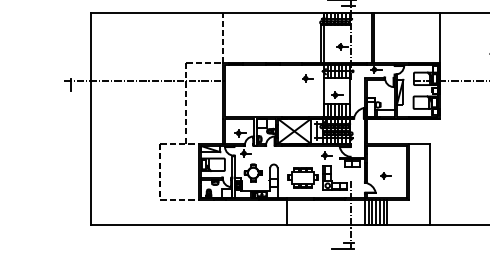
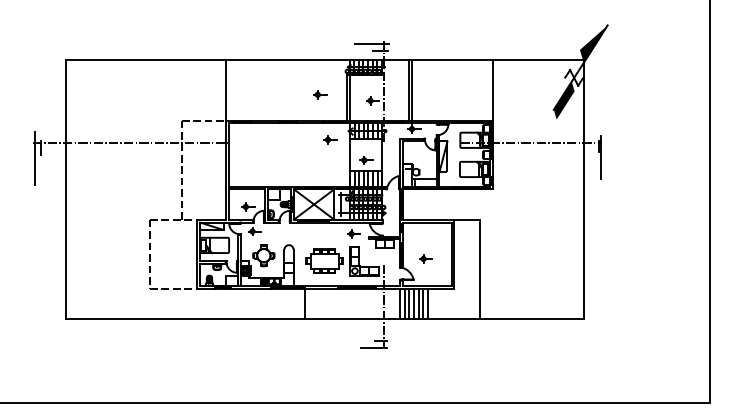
line: (222, 38) -> (226, 90), dashed -> solid
part: (299, 41) -> (320, 94), added
line: (66, 93) -> (35, 158), added

